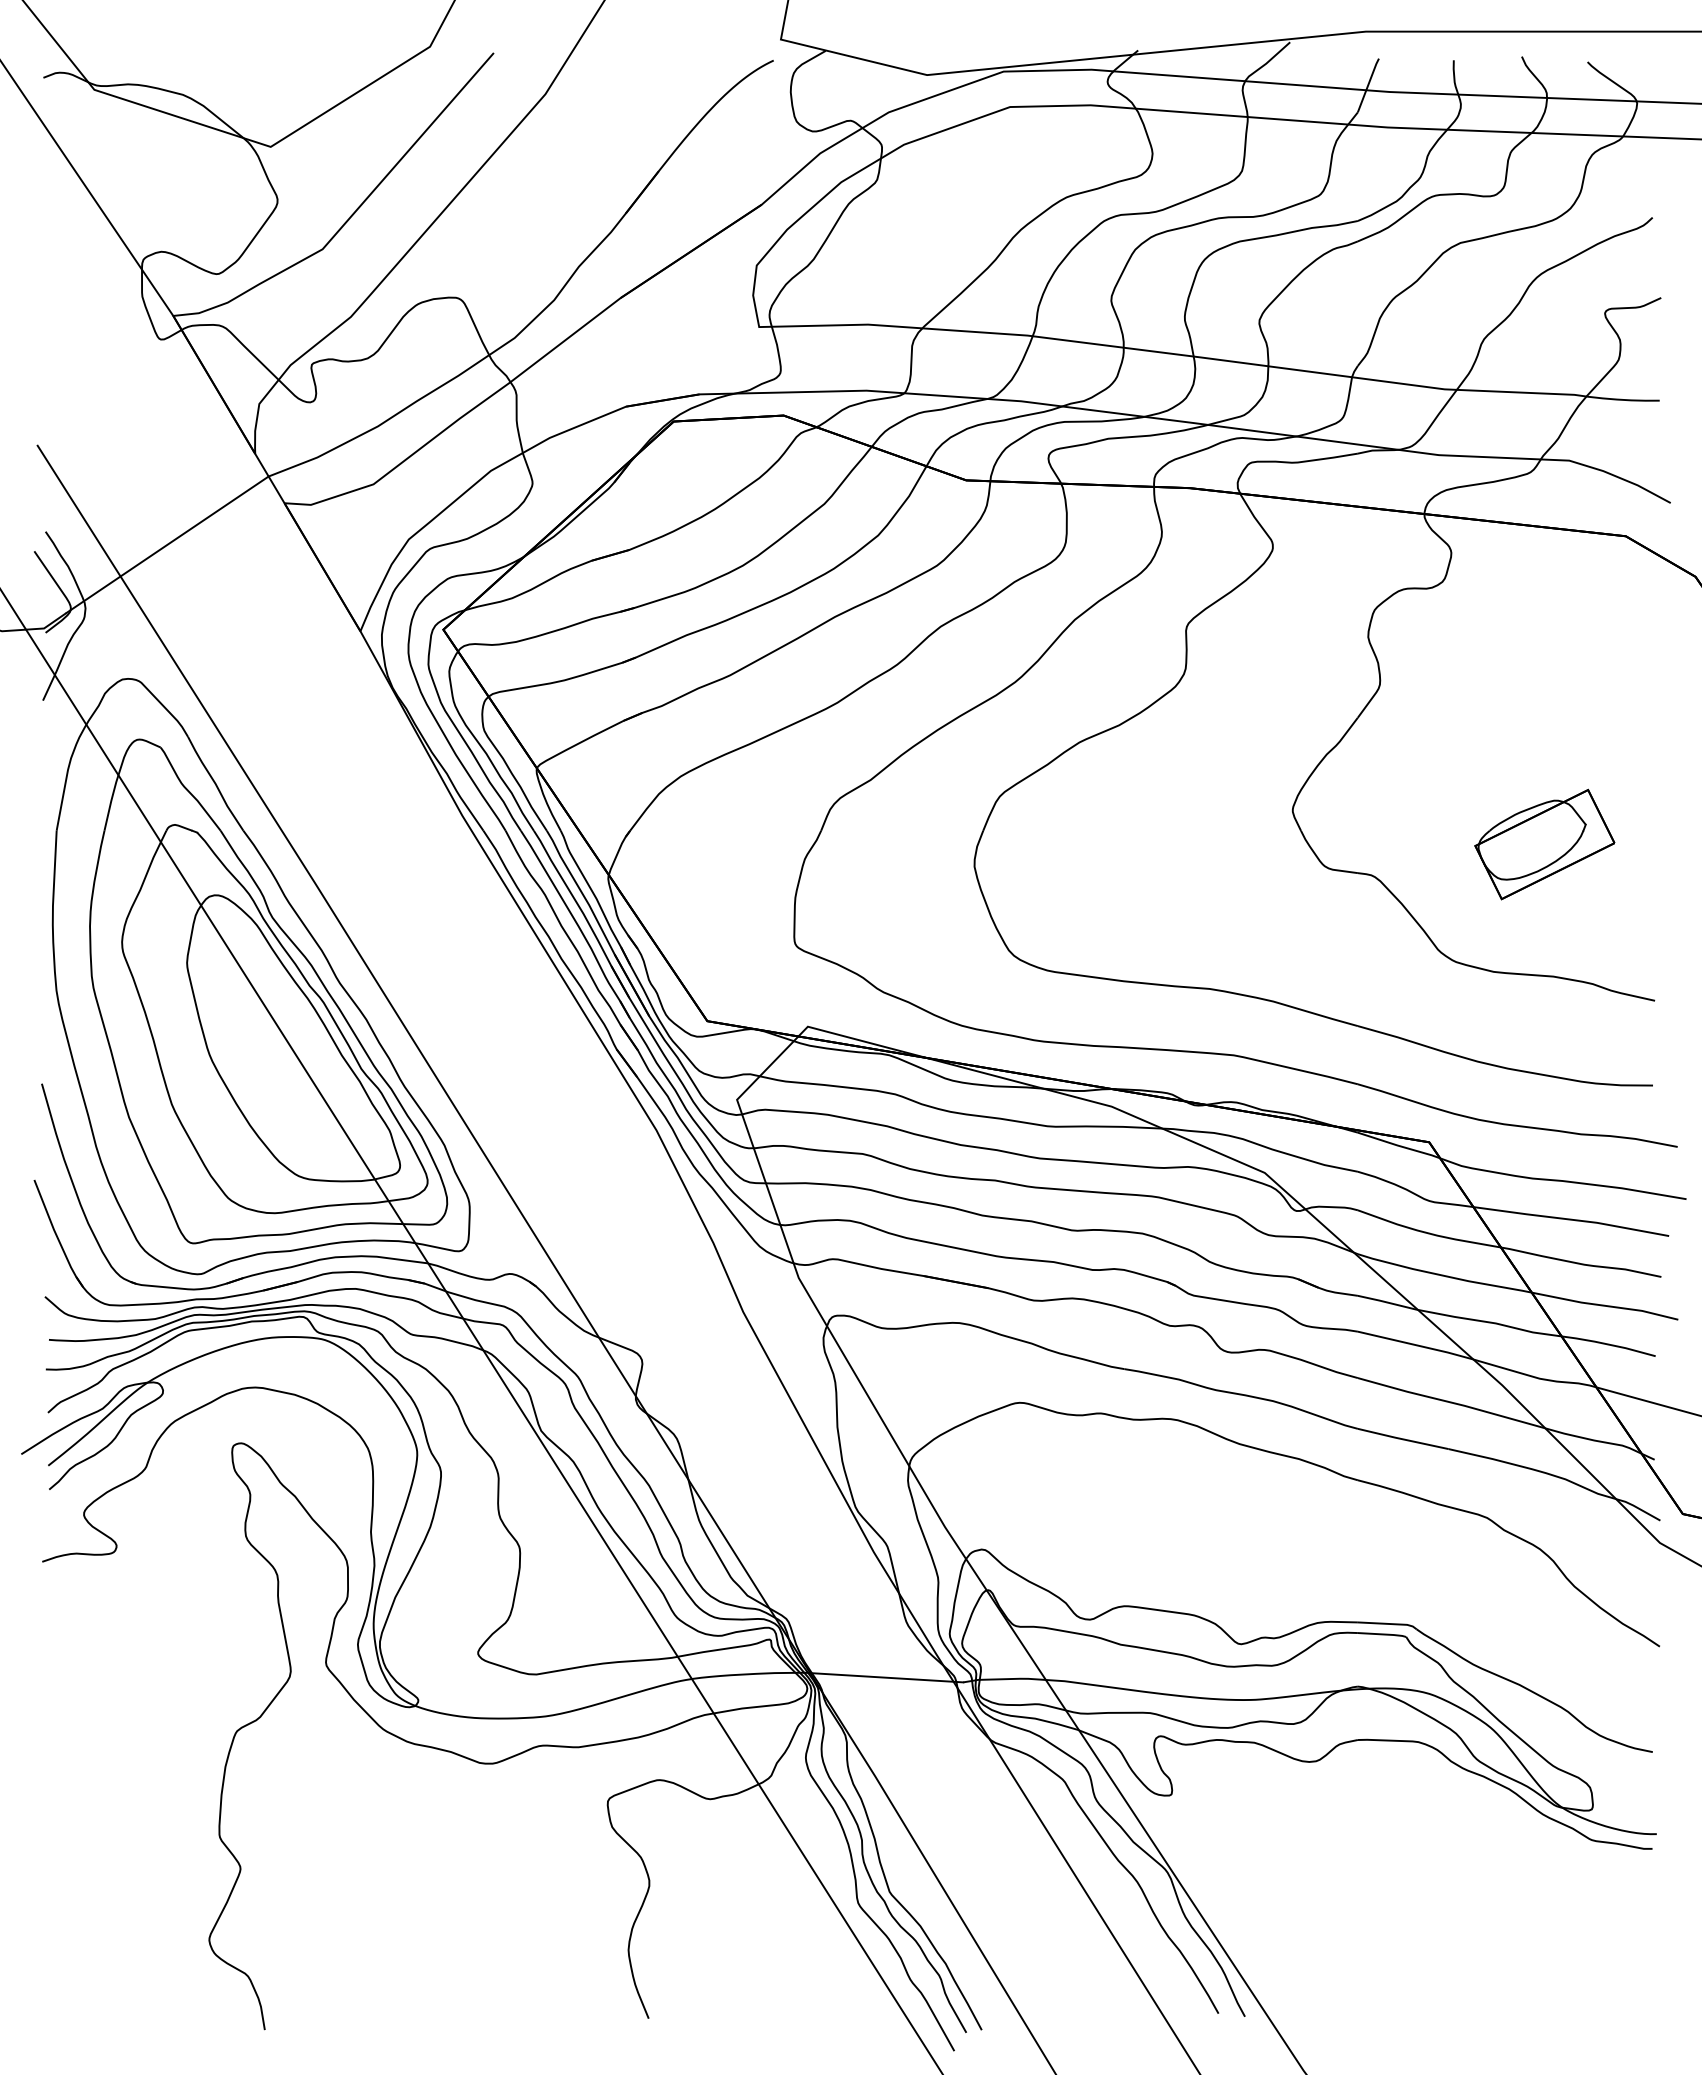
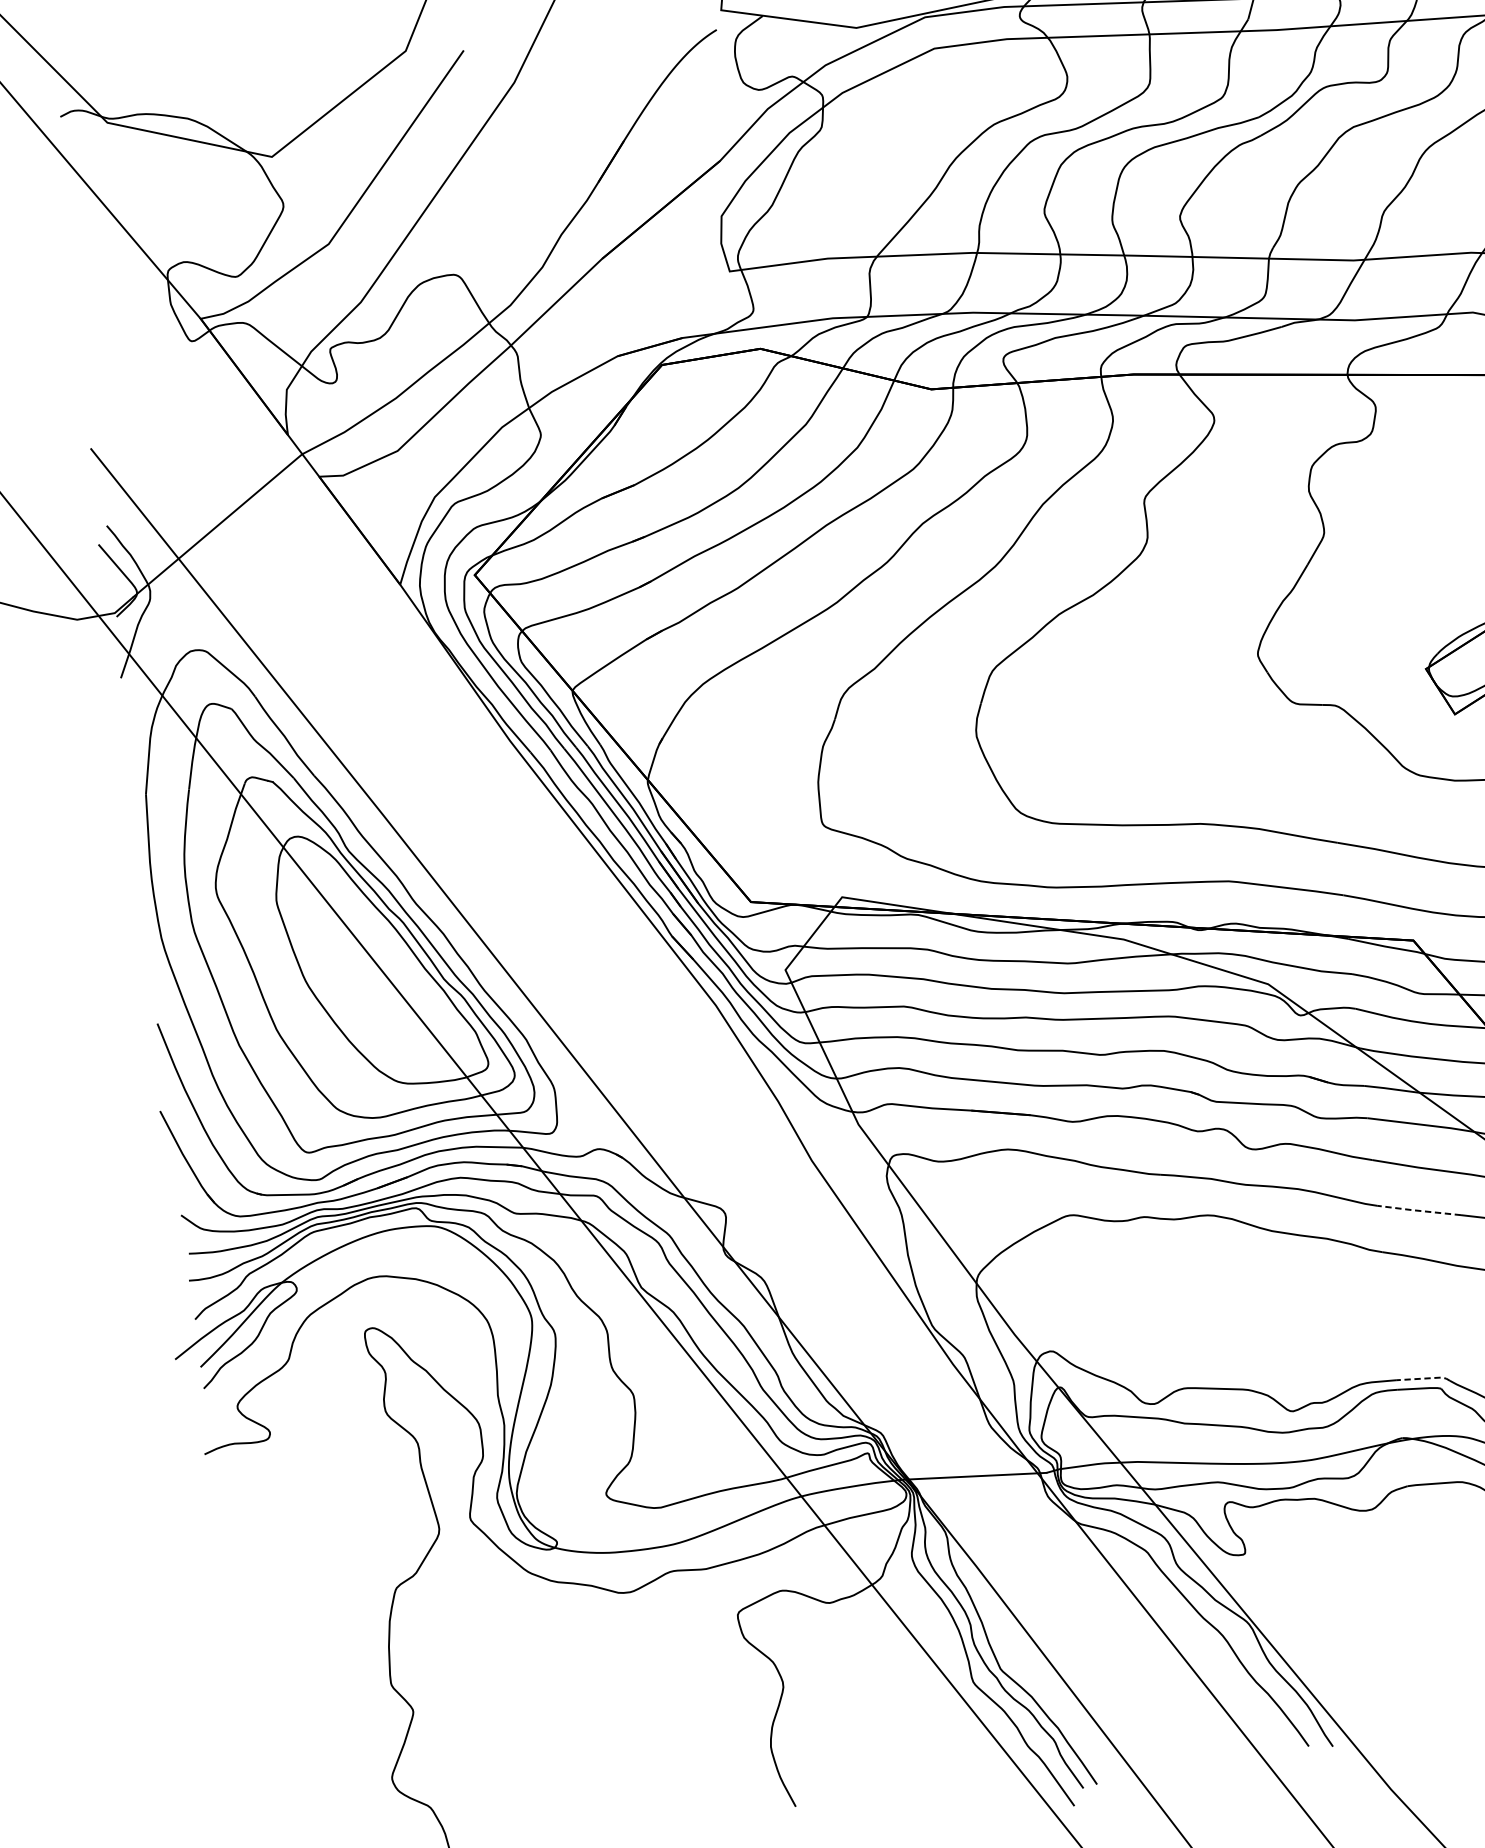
line: (1402, 1439) -> (1418, 1211), solid -> dashed
line: (1388, 1623) -> (1423, 1378), solid -> dashed

